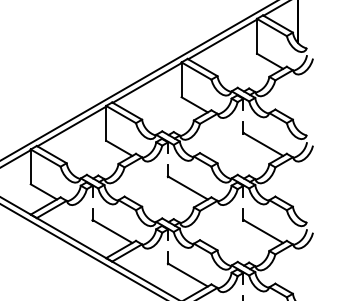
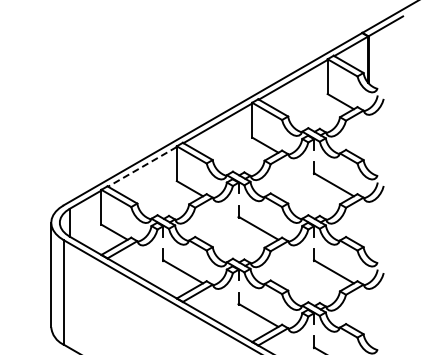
line: (71, 126) -> (142, 166), solid -> dashed

